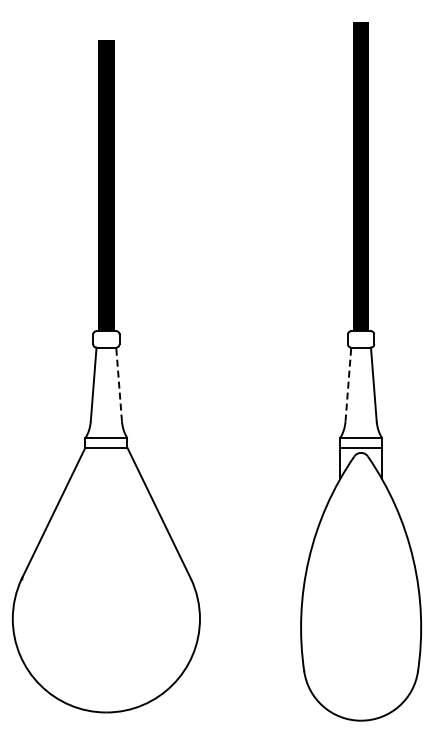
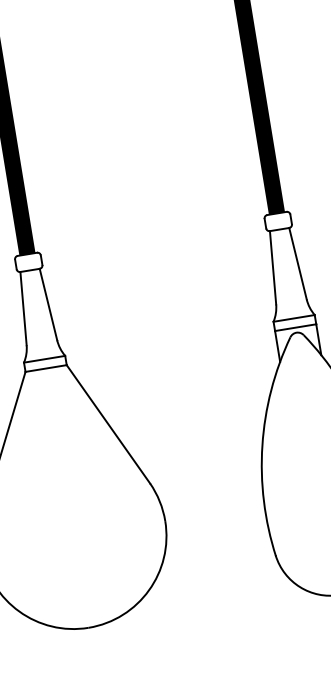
line: (119, 384) -> (48, 304), dashed -> solid
line: (348, 384) -> (273, 267), dashed -> solid

